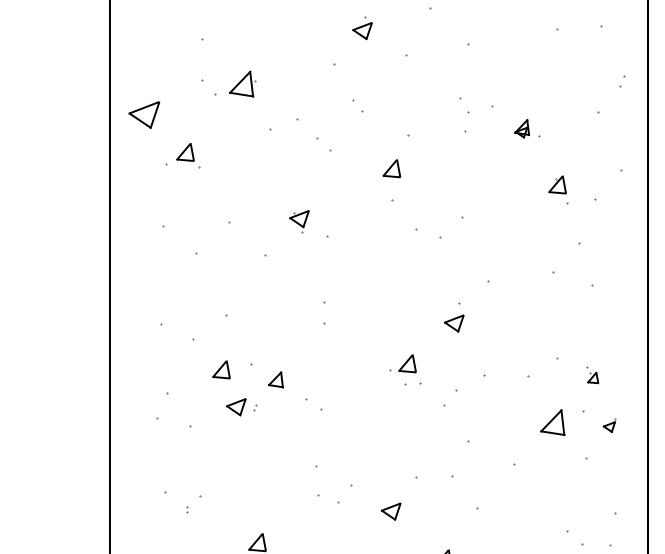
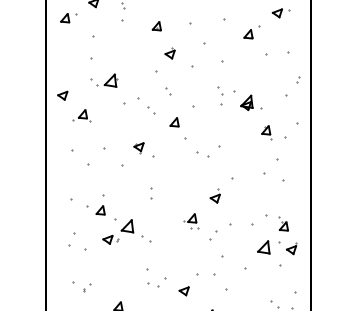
part: (144, 114) -> (62, 95), size x0.62
part: (527, 128) -> (251, 102), size x1.67
part: (391, 168) -> (174, 122), moved
part: (221, 369) -> (100, 210), moved
part: (592, 374) -> (283, 223), size x1.67
part: (275, 380) -> (127, 226), size x1.67
part: (608, 424) -> (291, 248), size x1.67

